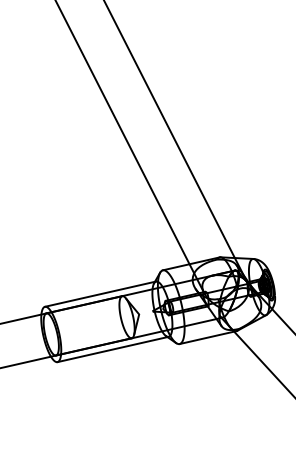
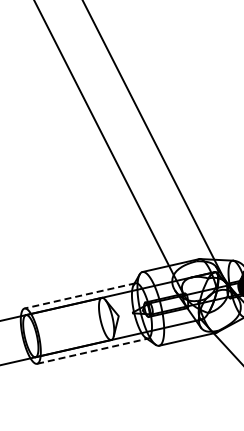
line: (100, 294) -> (80, 296), solid -> dashed
line: (113, 349) -> (93, 351), solid -> dashed

